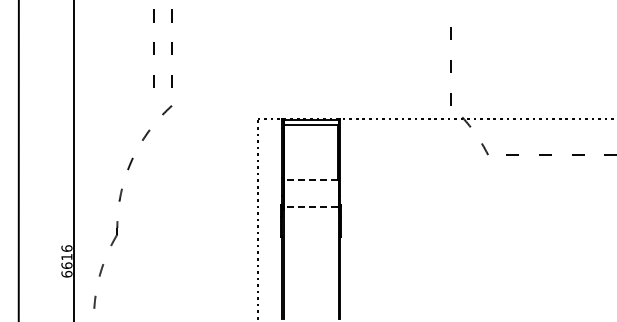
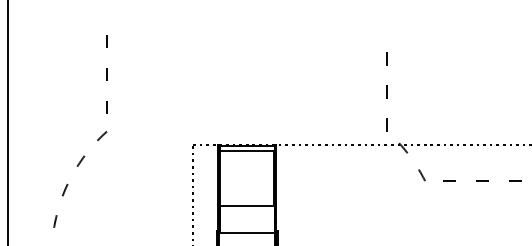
line: (153, 48) -> (88, 73), removed
line: (311, 179) -> (247, 205), dashed -> solid
line: (311, 206) -> (247, 232), dashed -> solid

